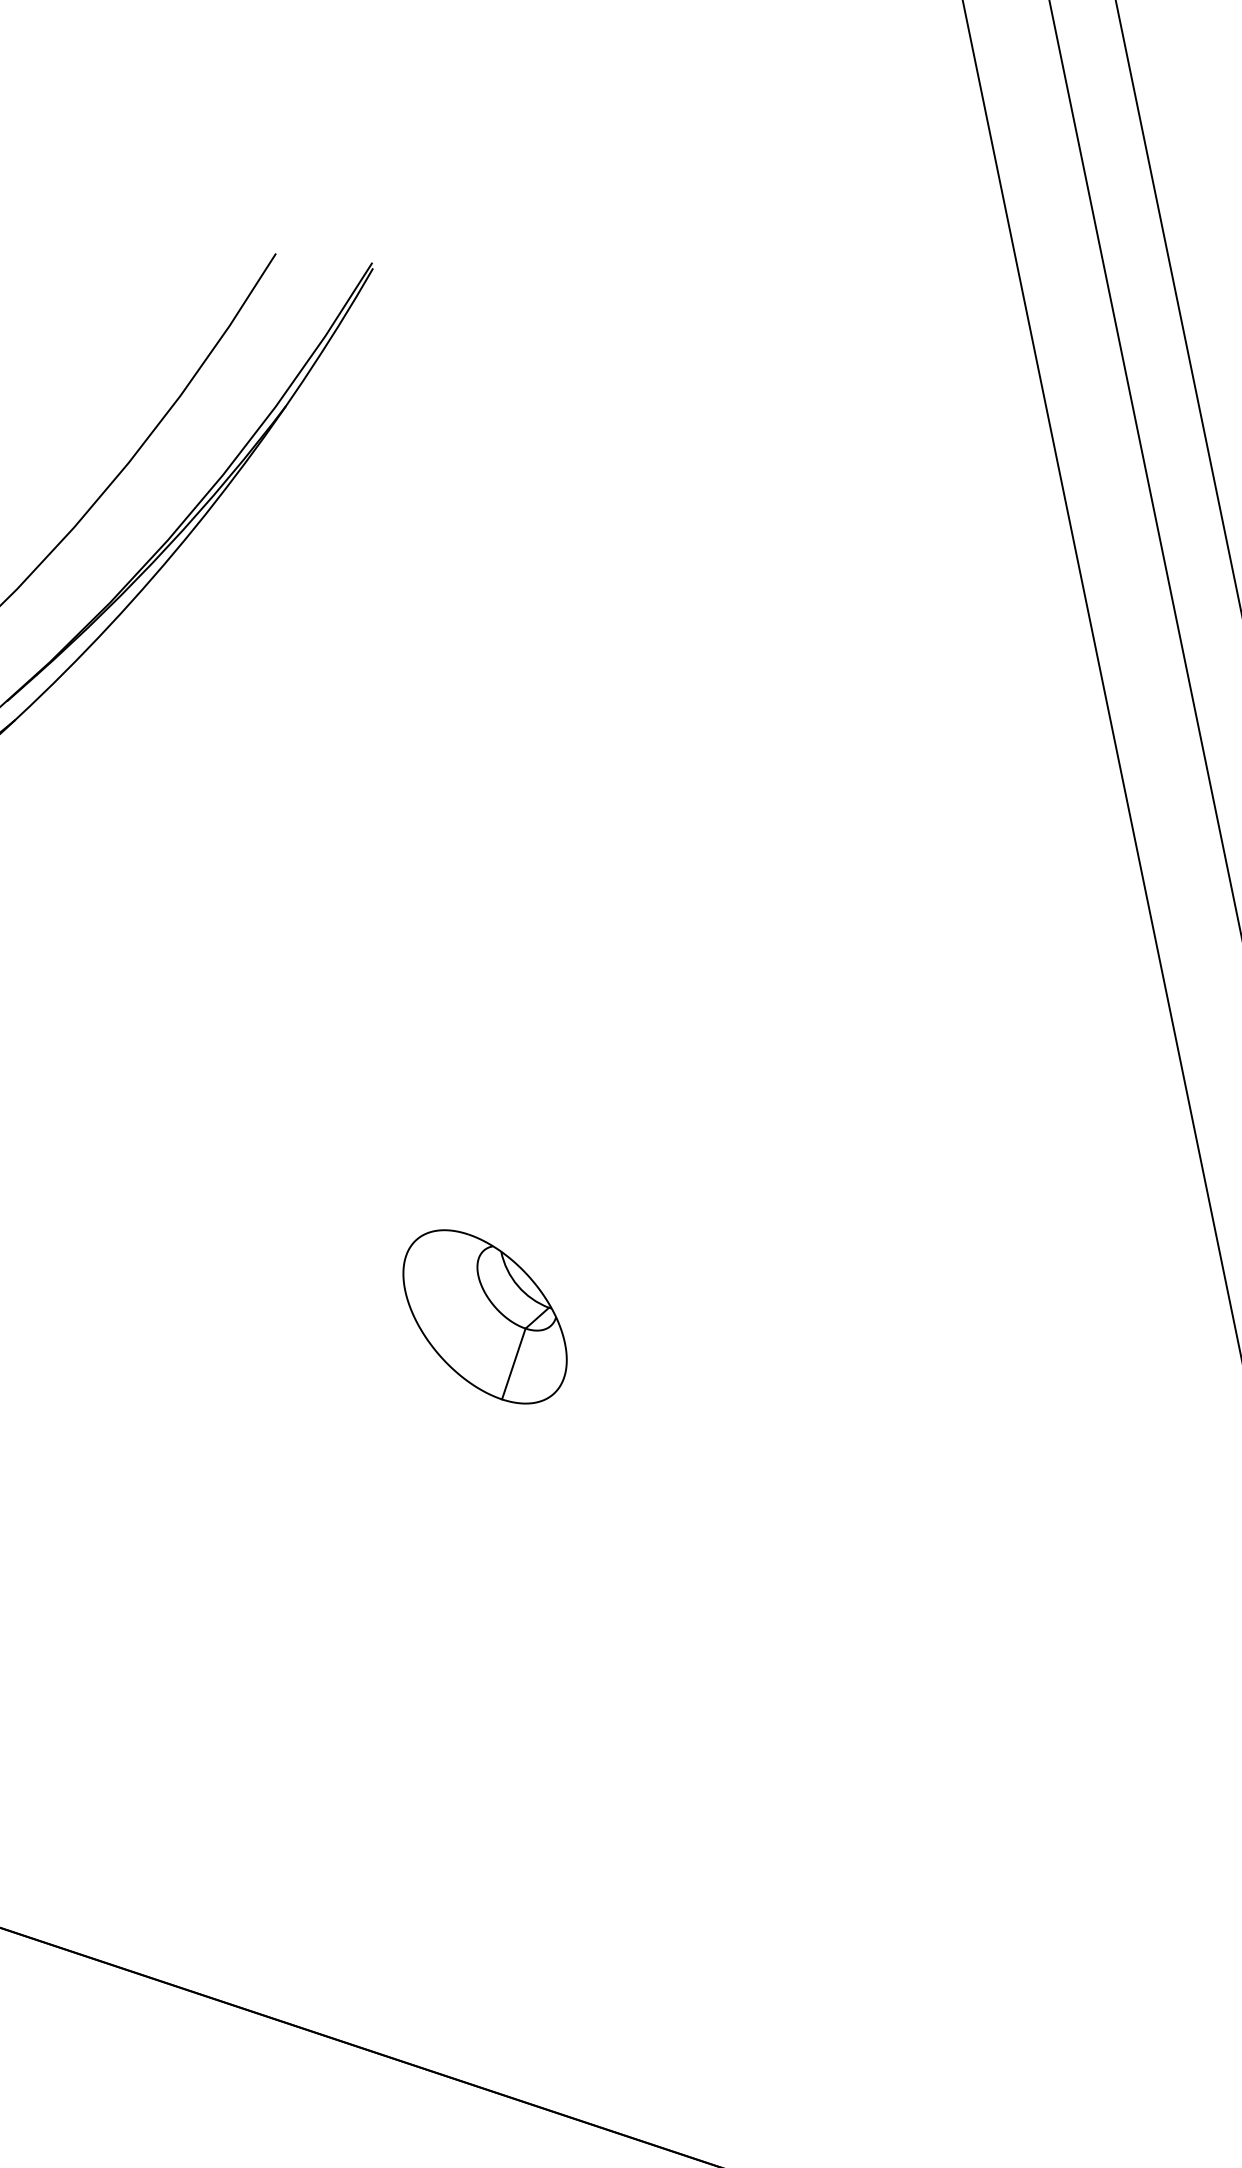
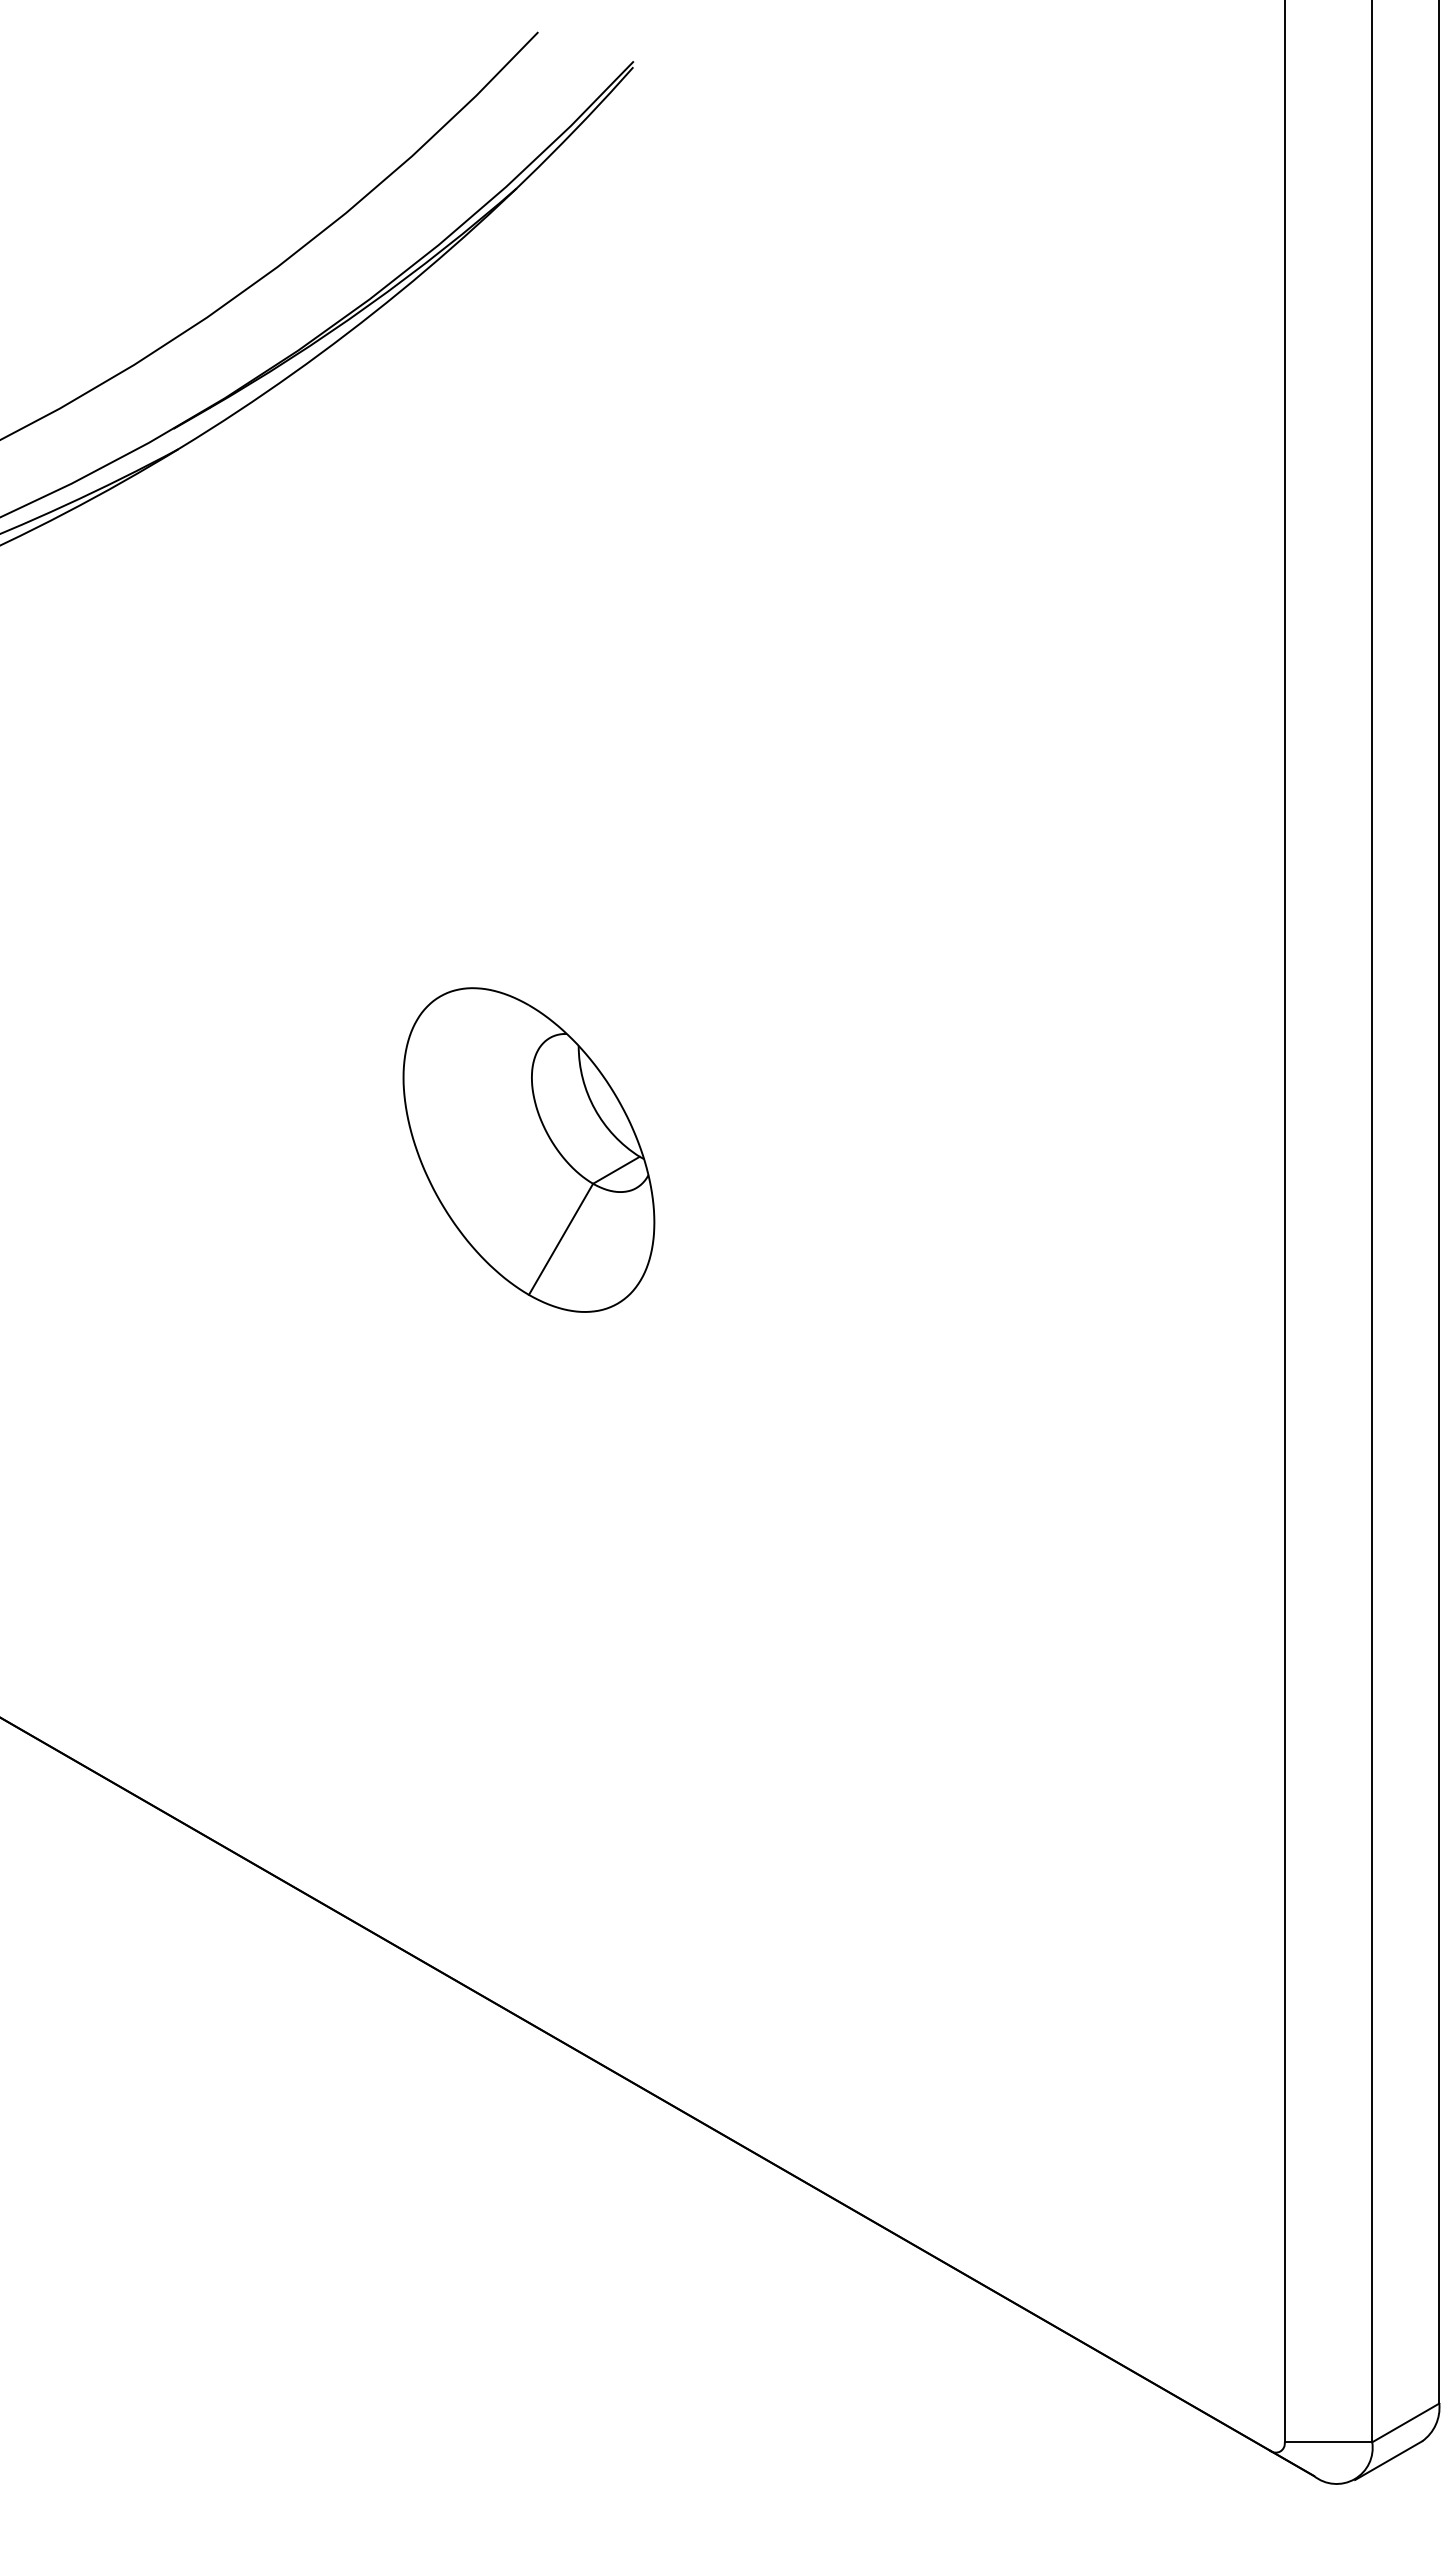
part: (484, 1316) -> (528, 1149), size x1.67

